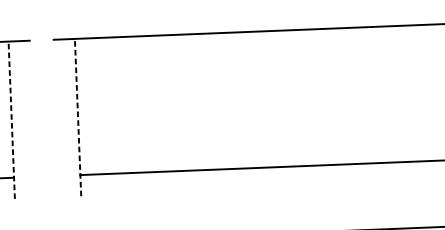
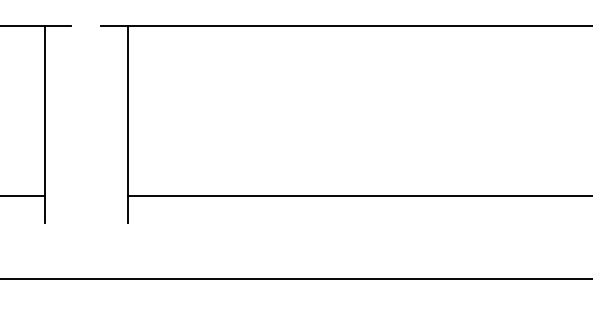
line: (77, 117) -> (127, 124), dashed -> solid
line: (11, 120) -> (44, 124), dashed -> solid

